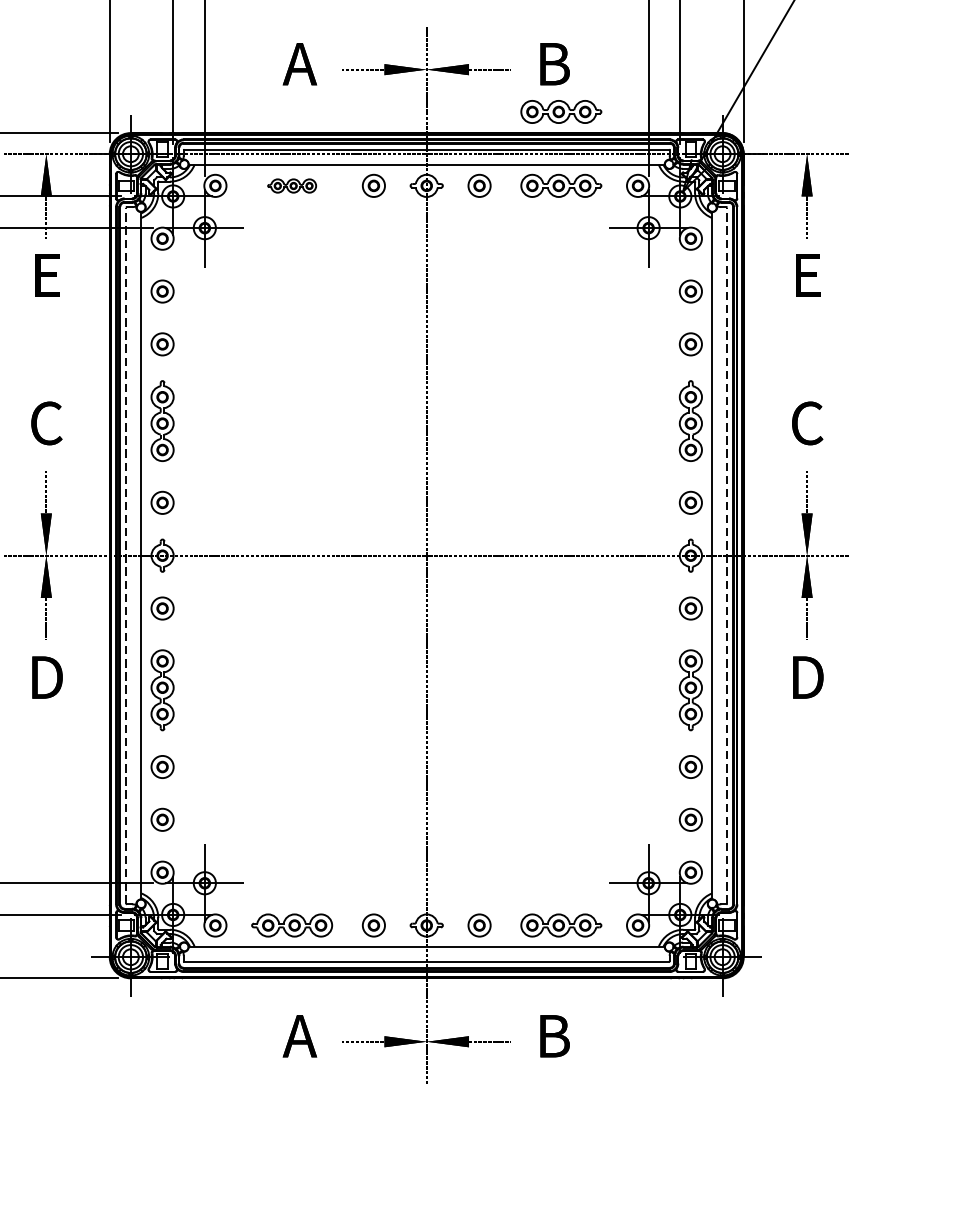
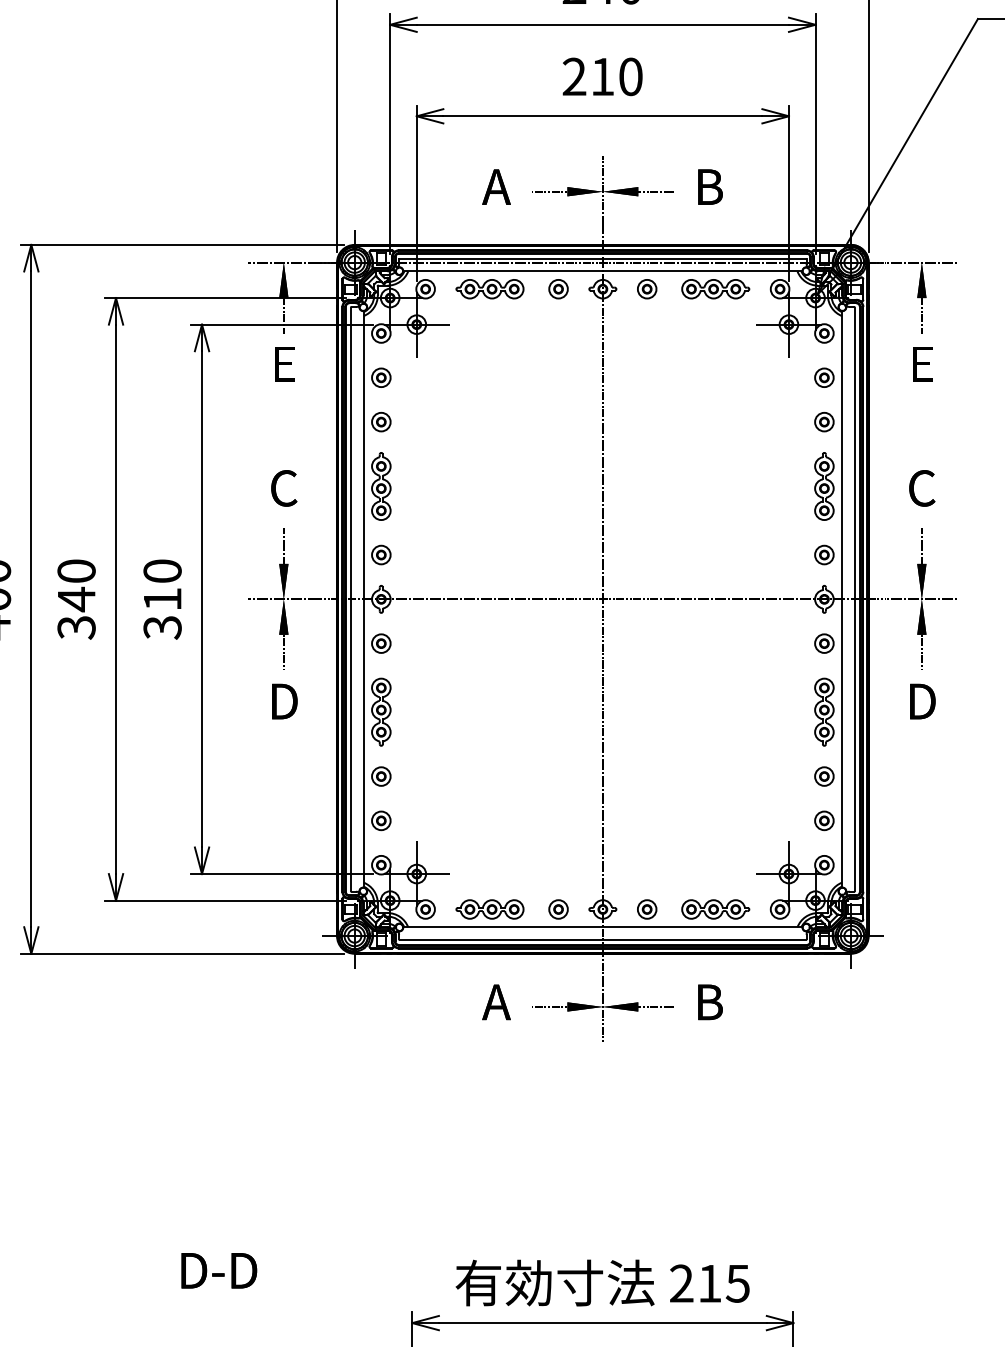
part: (561, 112) -> (715, 227), removed
part: (291, 186) -> (489, 289), size x1.67
line: (125, 555) -> (350, 599), dashed -> solid
line: (726, 555) -> (854, 599), dashed -> solid

